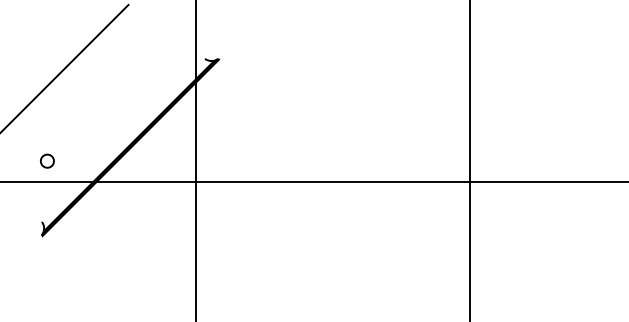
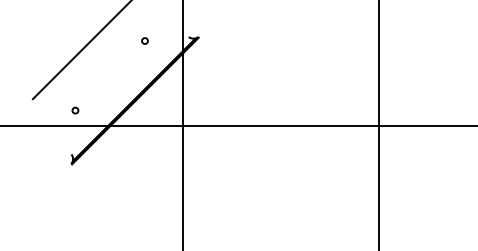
part: (143, 63) -> (144, 40), added
part: (47, 160) -> (75, 110), size x0.62

